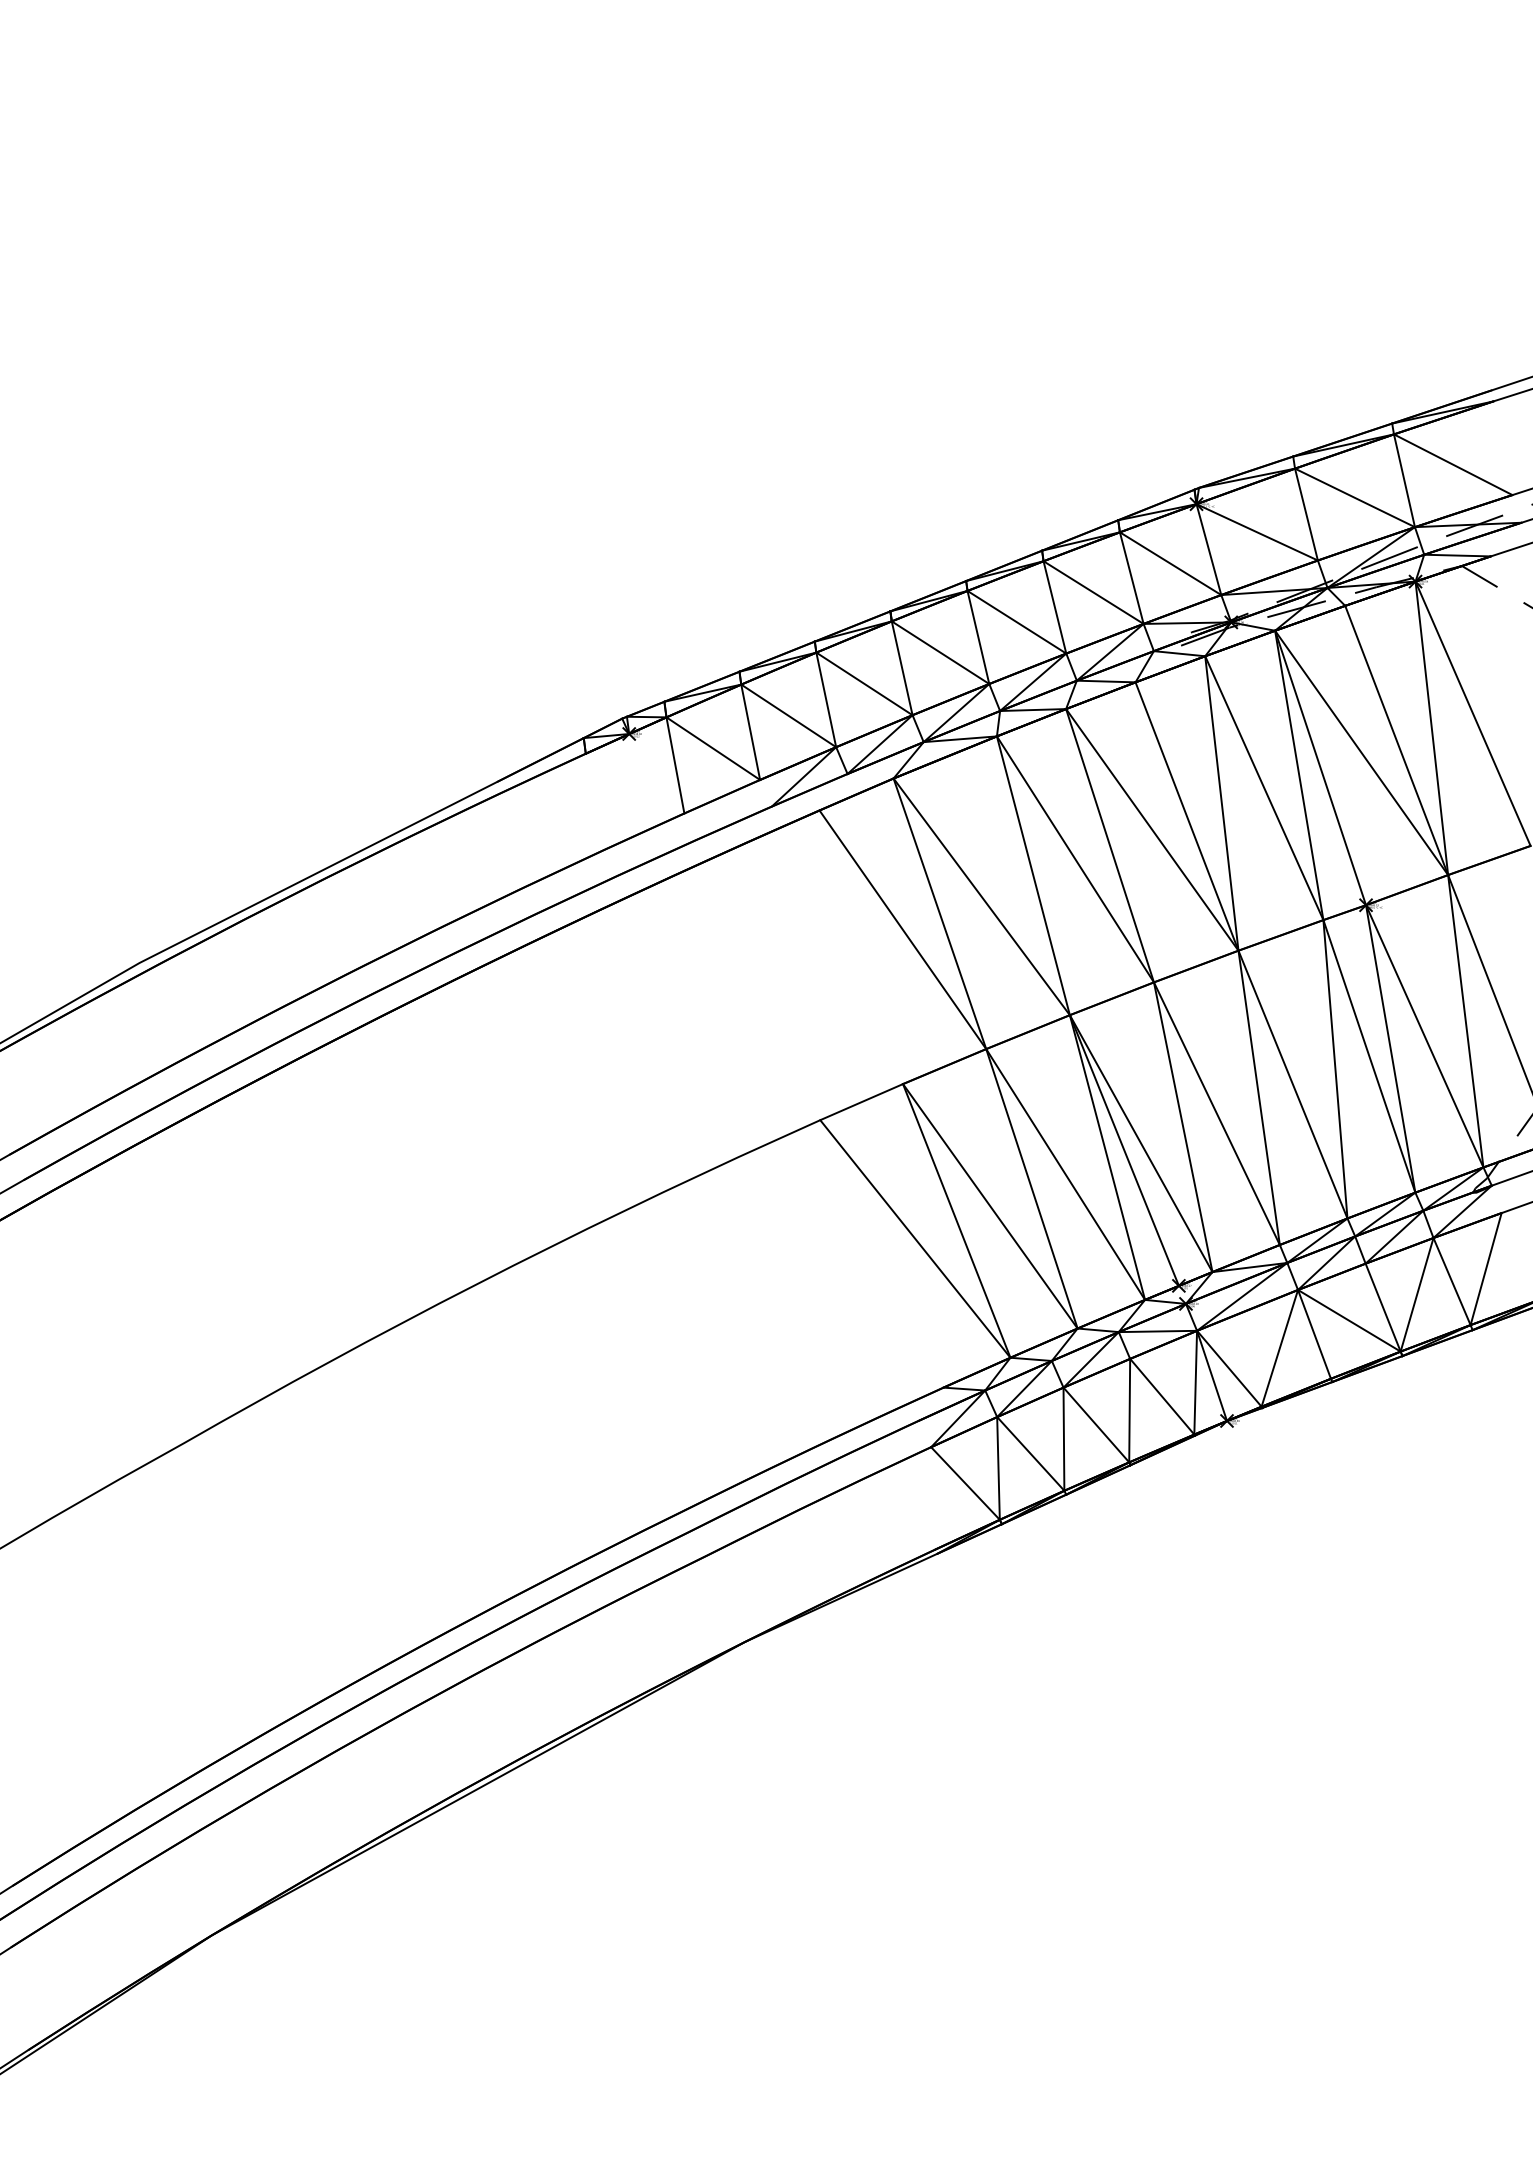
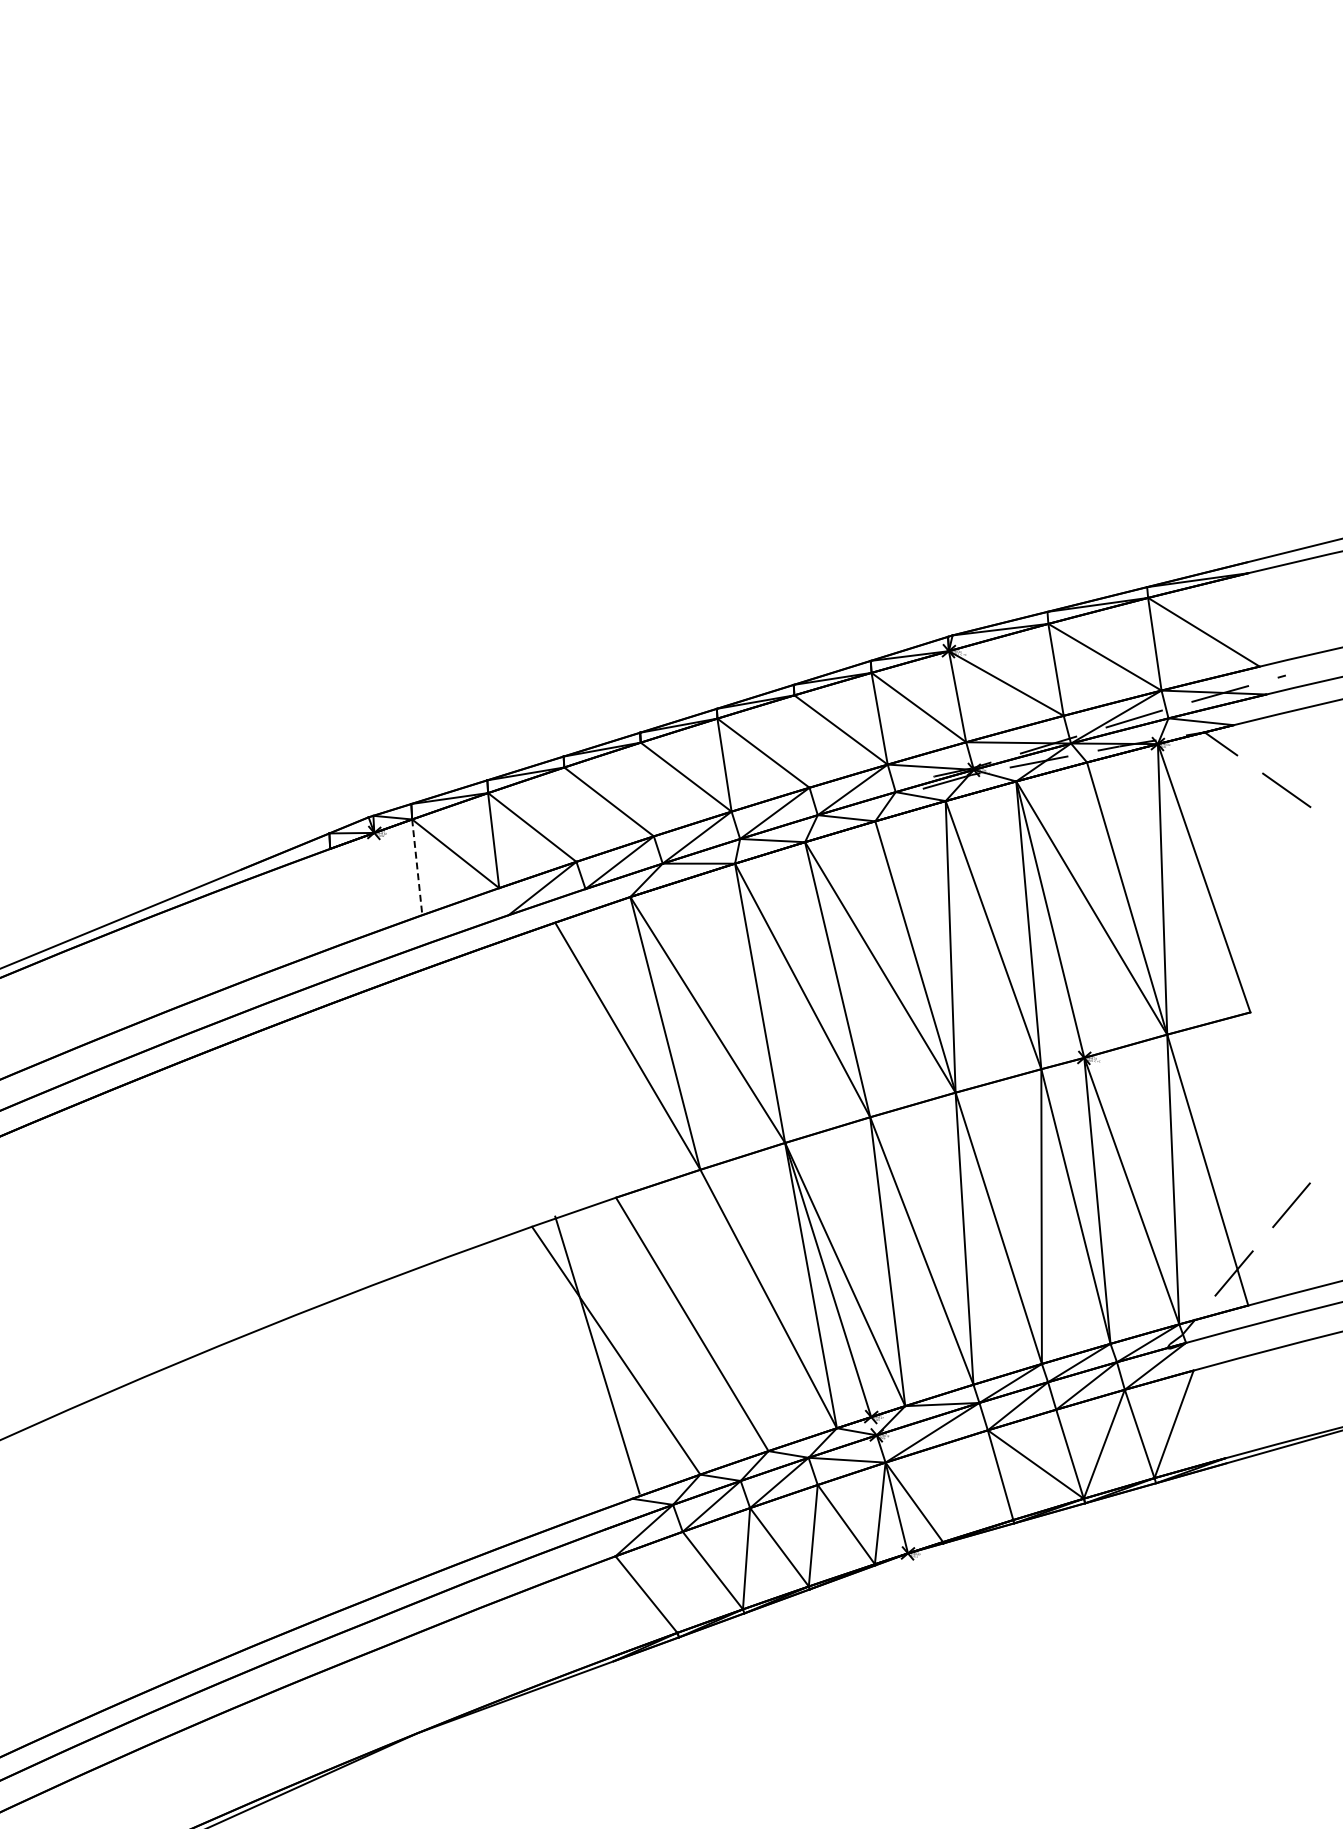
line: (1054, 607) -> (801, 741), removed
line: (901, 668) -> (646, 789), removed
line: (826, 699) -> (570, 814), removed
line: (675, 765) -> (417, 867), solid -> dashed
line: (1031, 1188) -> (734, 1310), removed
line: (956, 1220) -> (597, 1354), moved
line: (1279, 1348) -> (965, 1486), removed
line: (998, 1468) -> (680, 1582), removed

